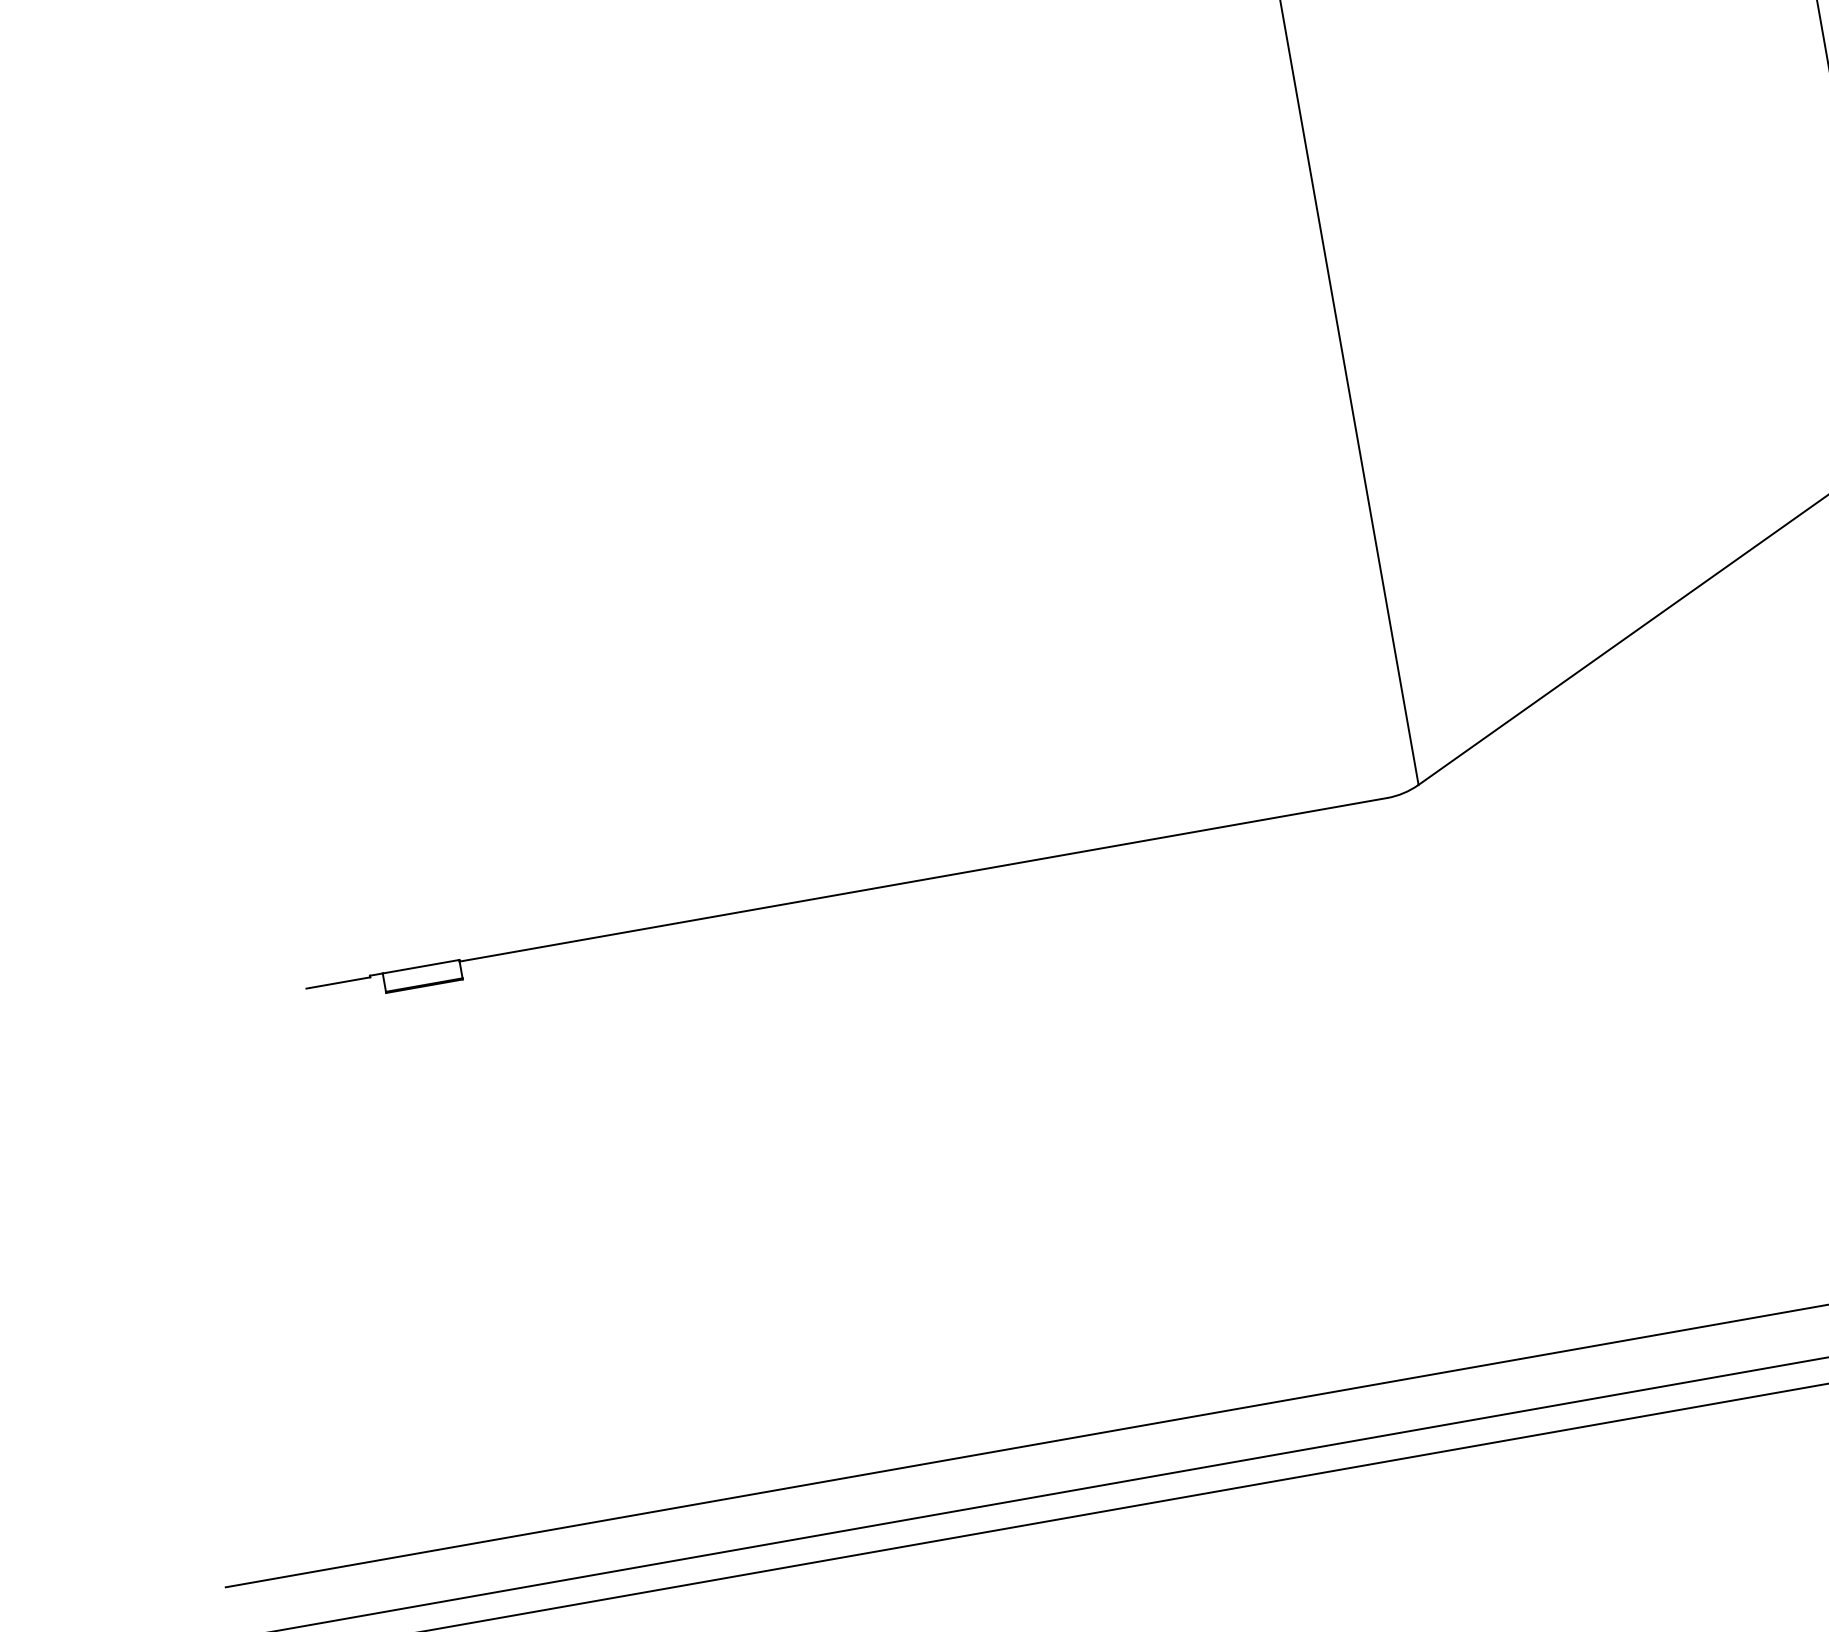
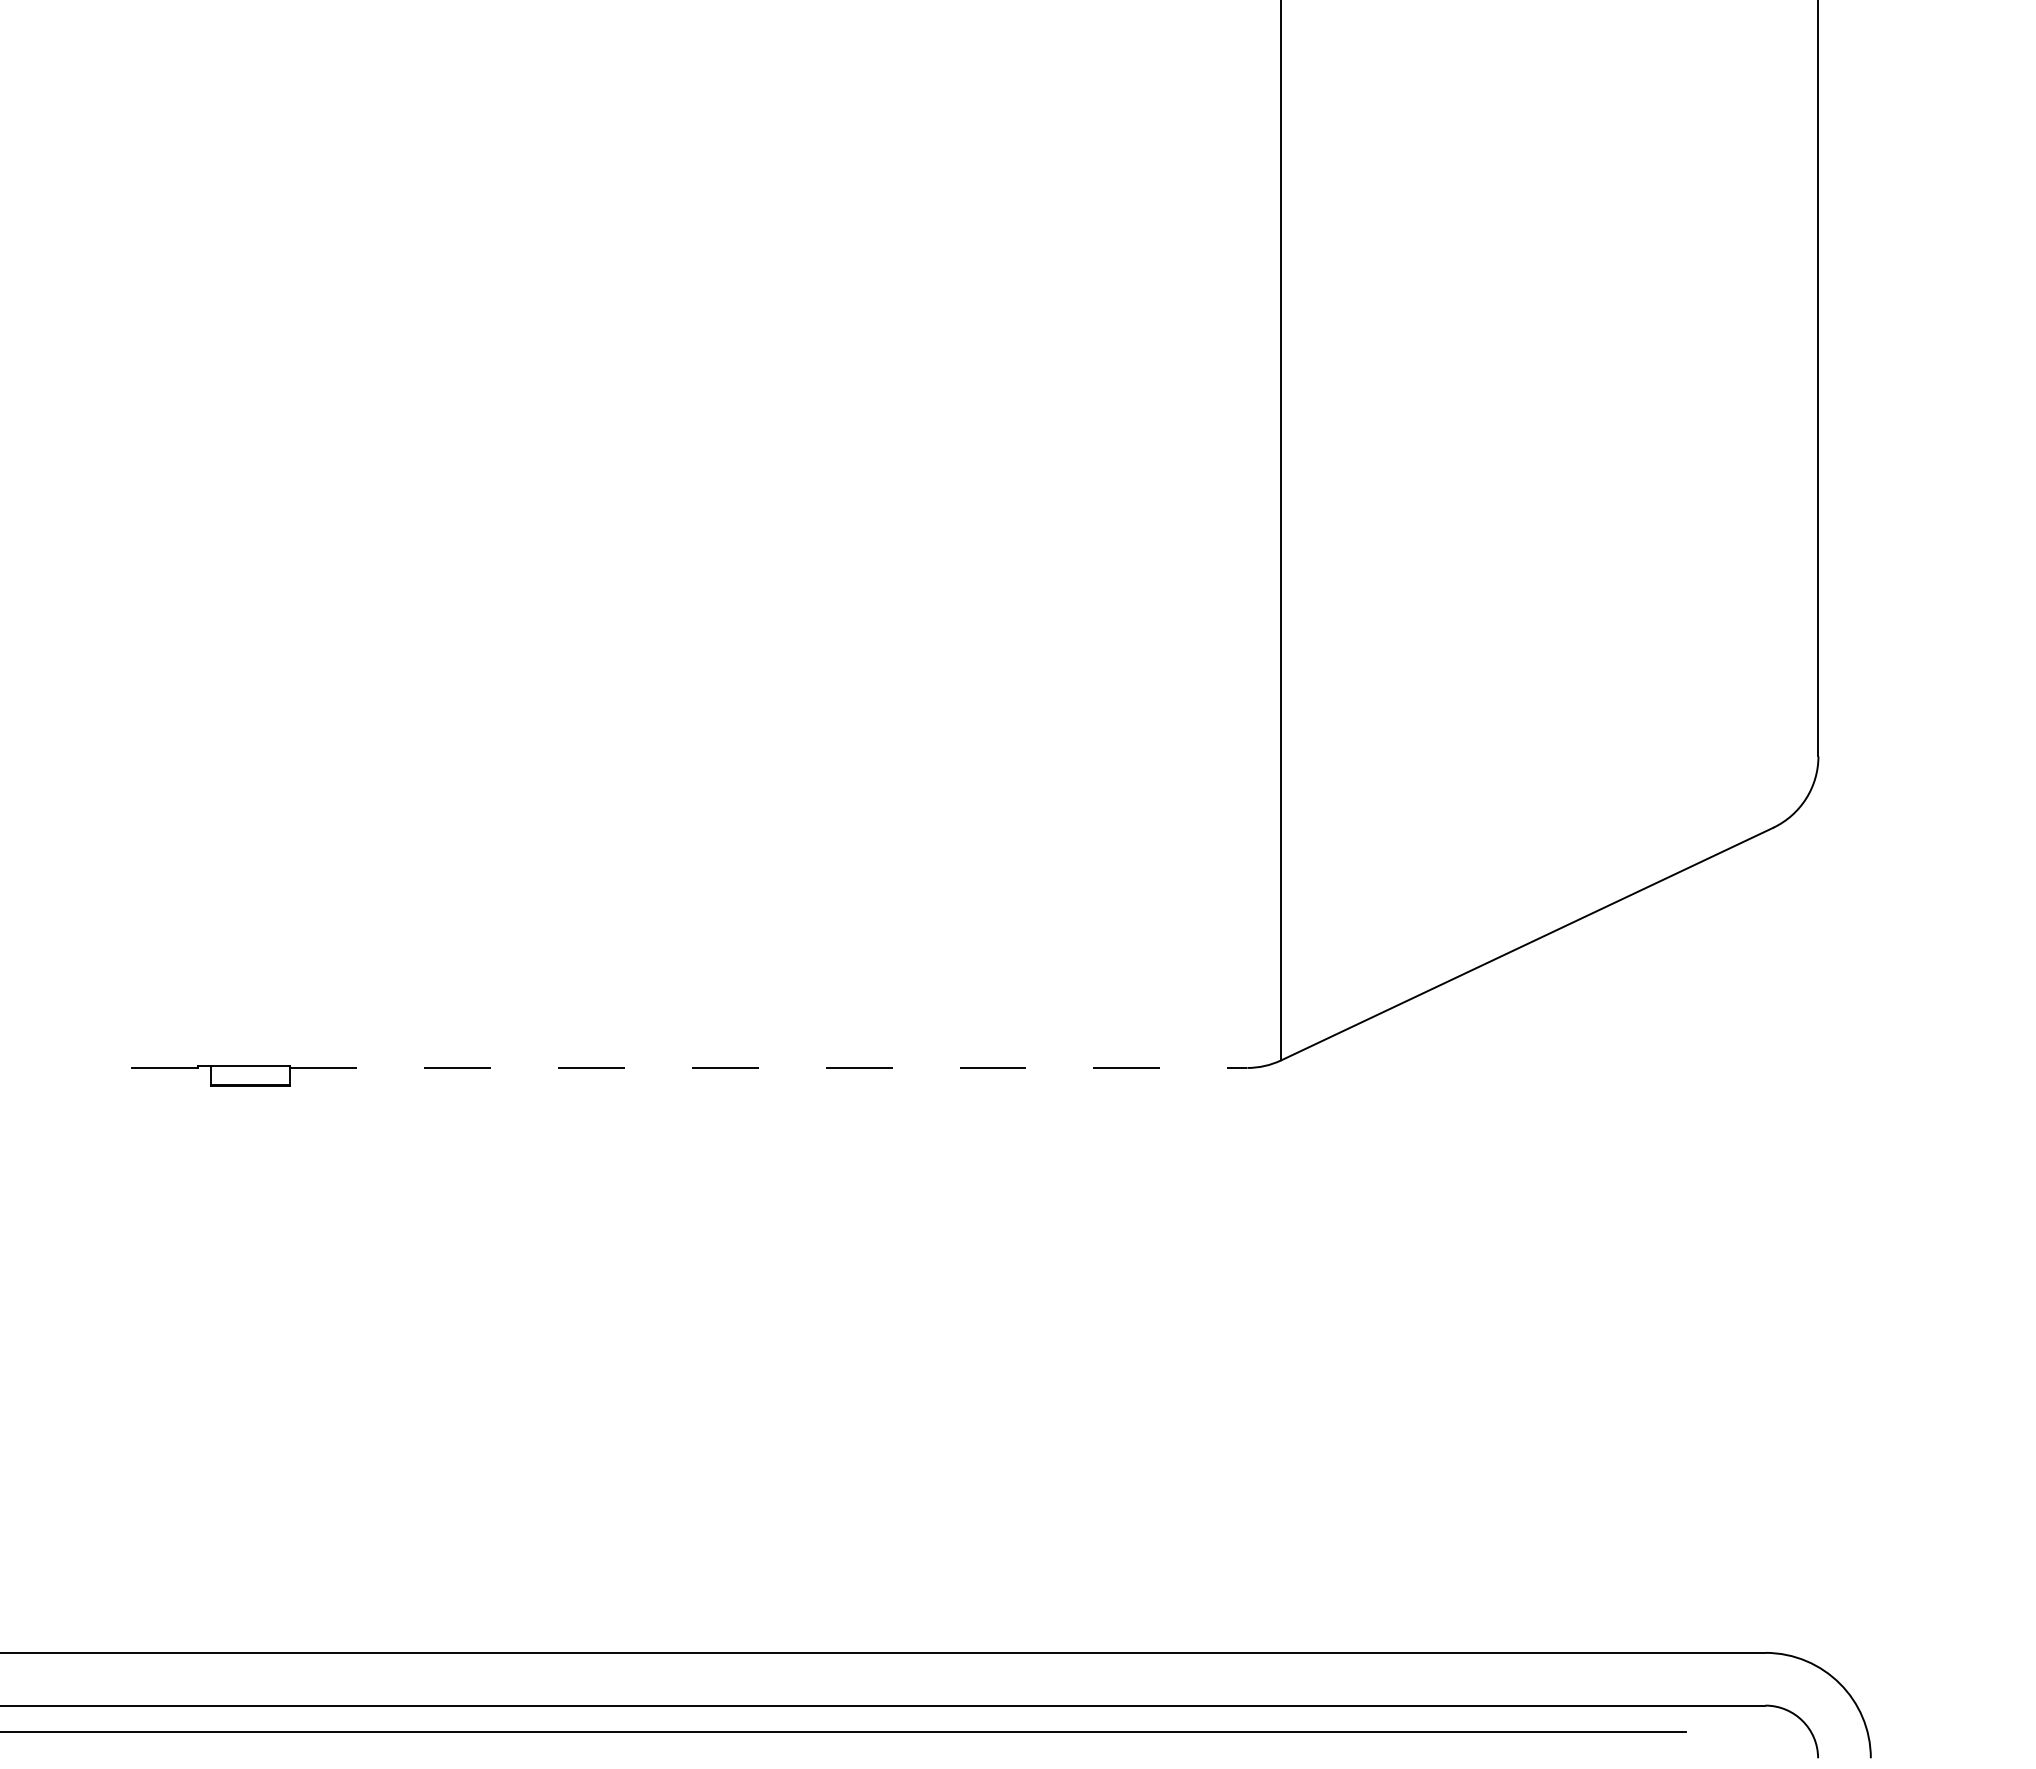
line: (922, 879) -> (768, 1067), solid -> dashed

